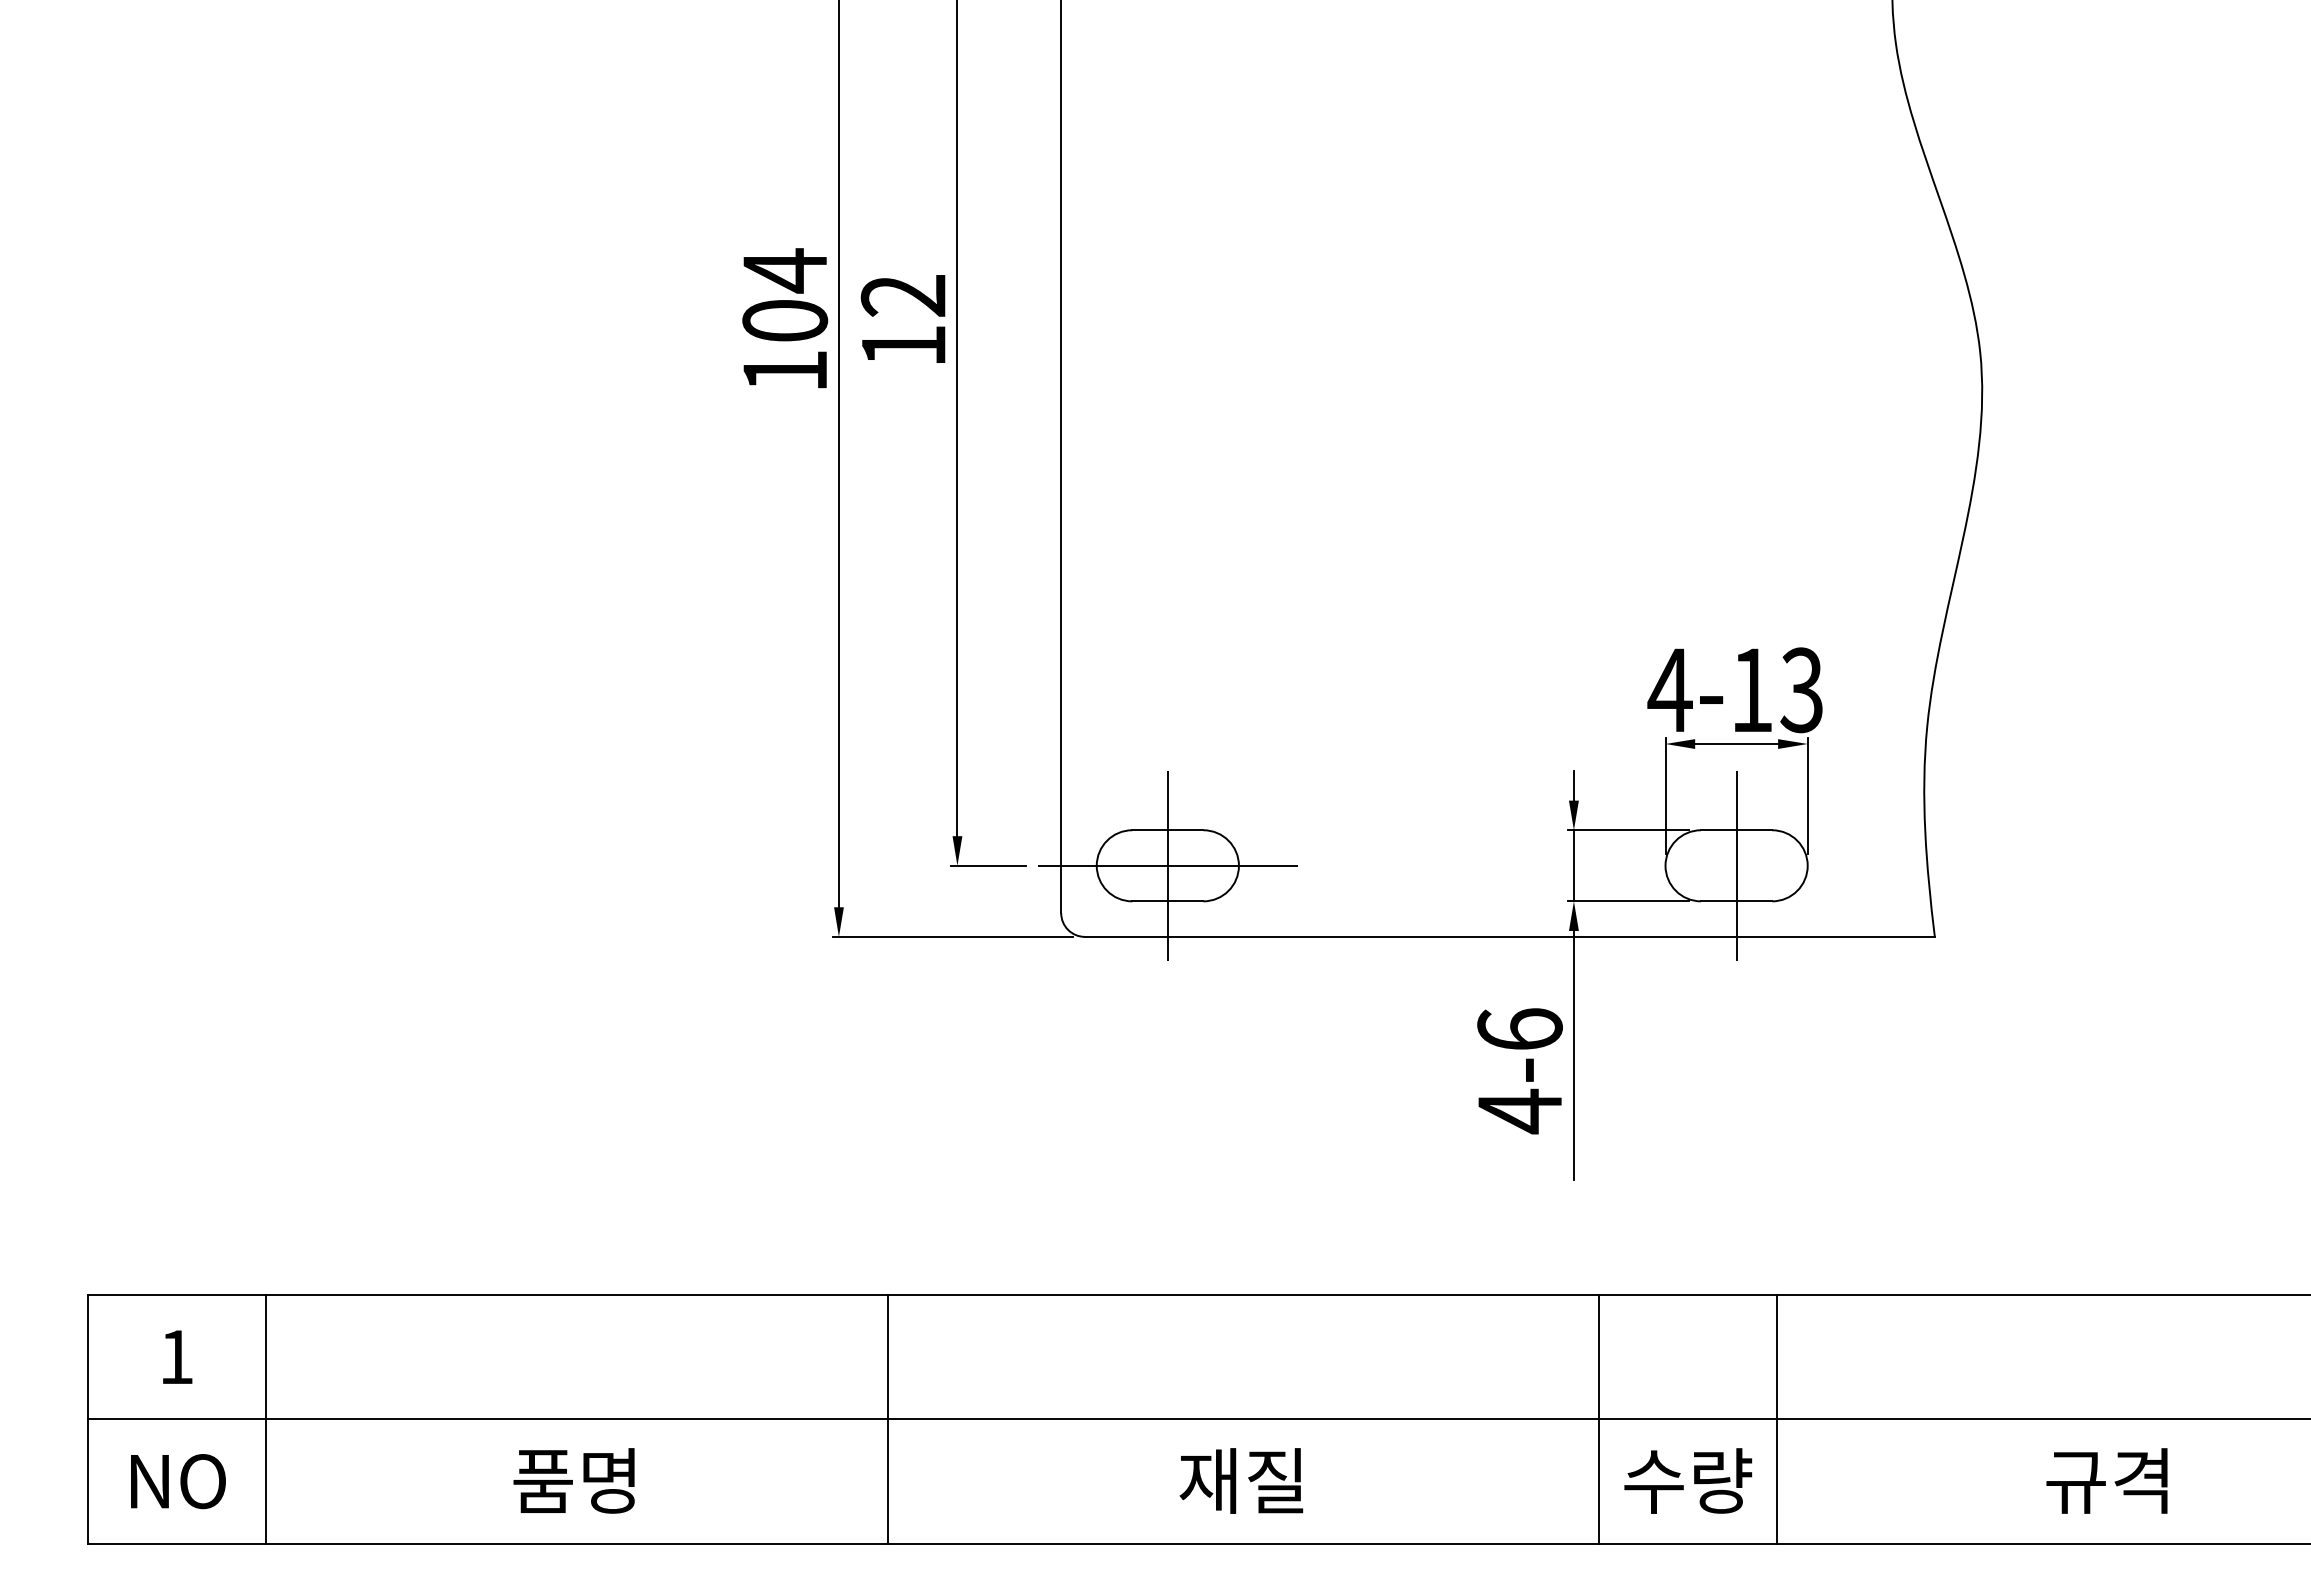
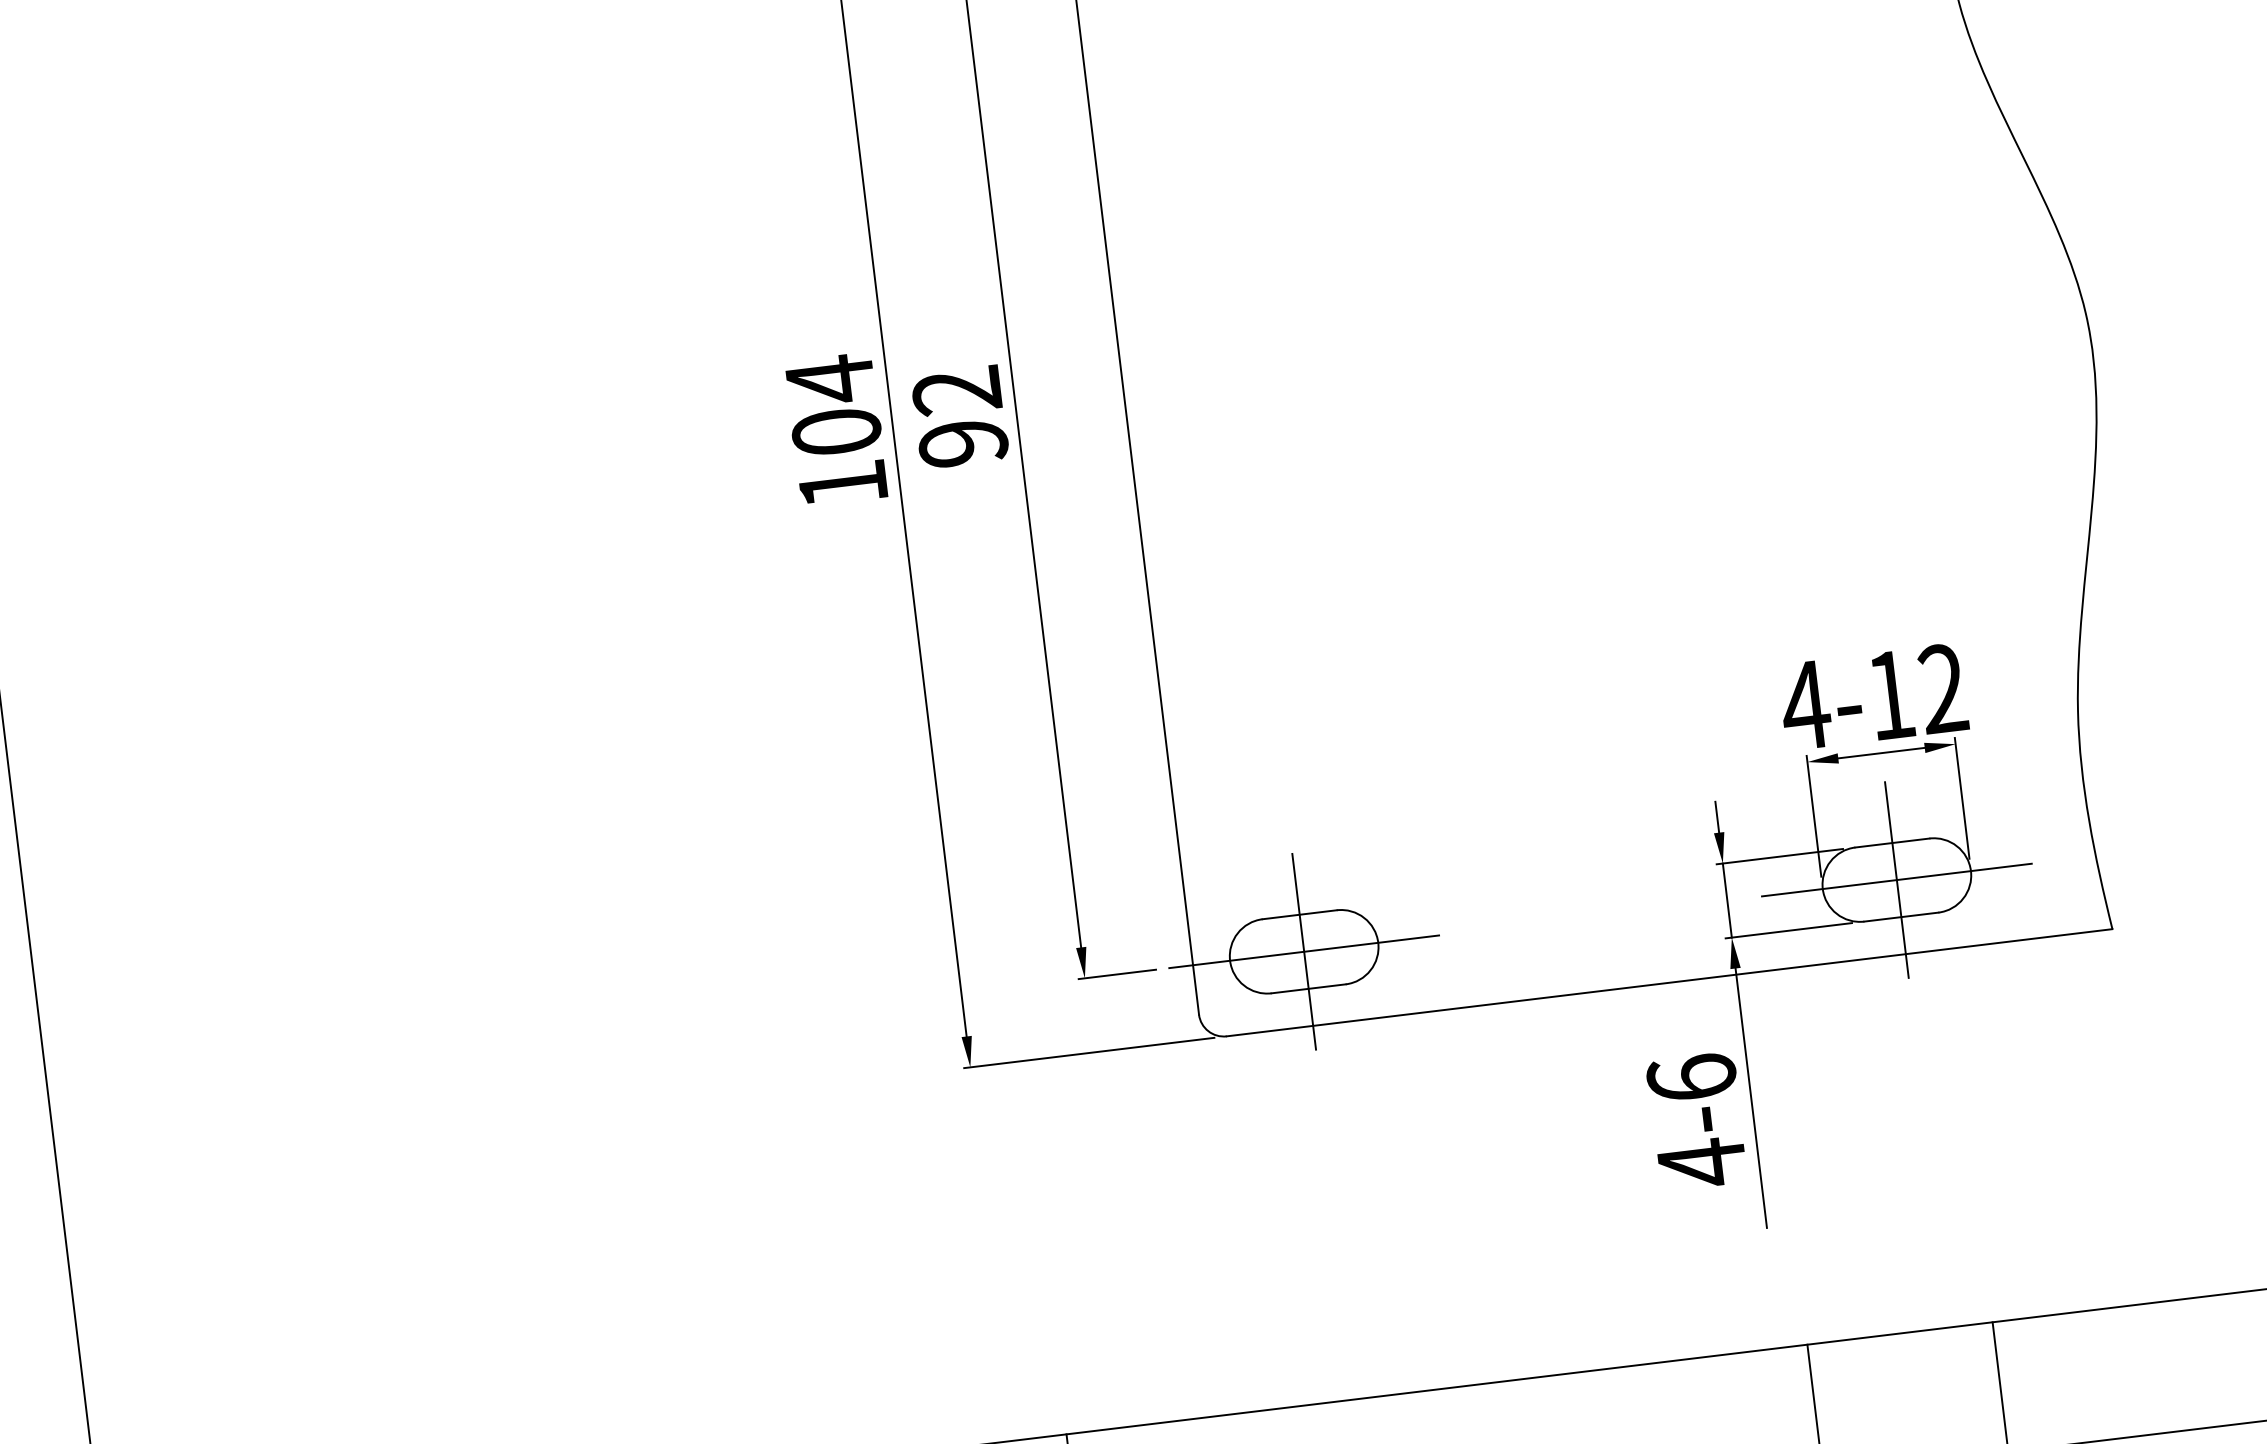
text: (903, 345) -> (963, 442), 12 -> 92
text: (1801, 690) -> (1942, 689), 4-13 -> 4-12
line: (1736, 865) -> (1896, 879), added

